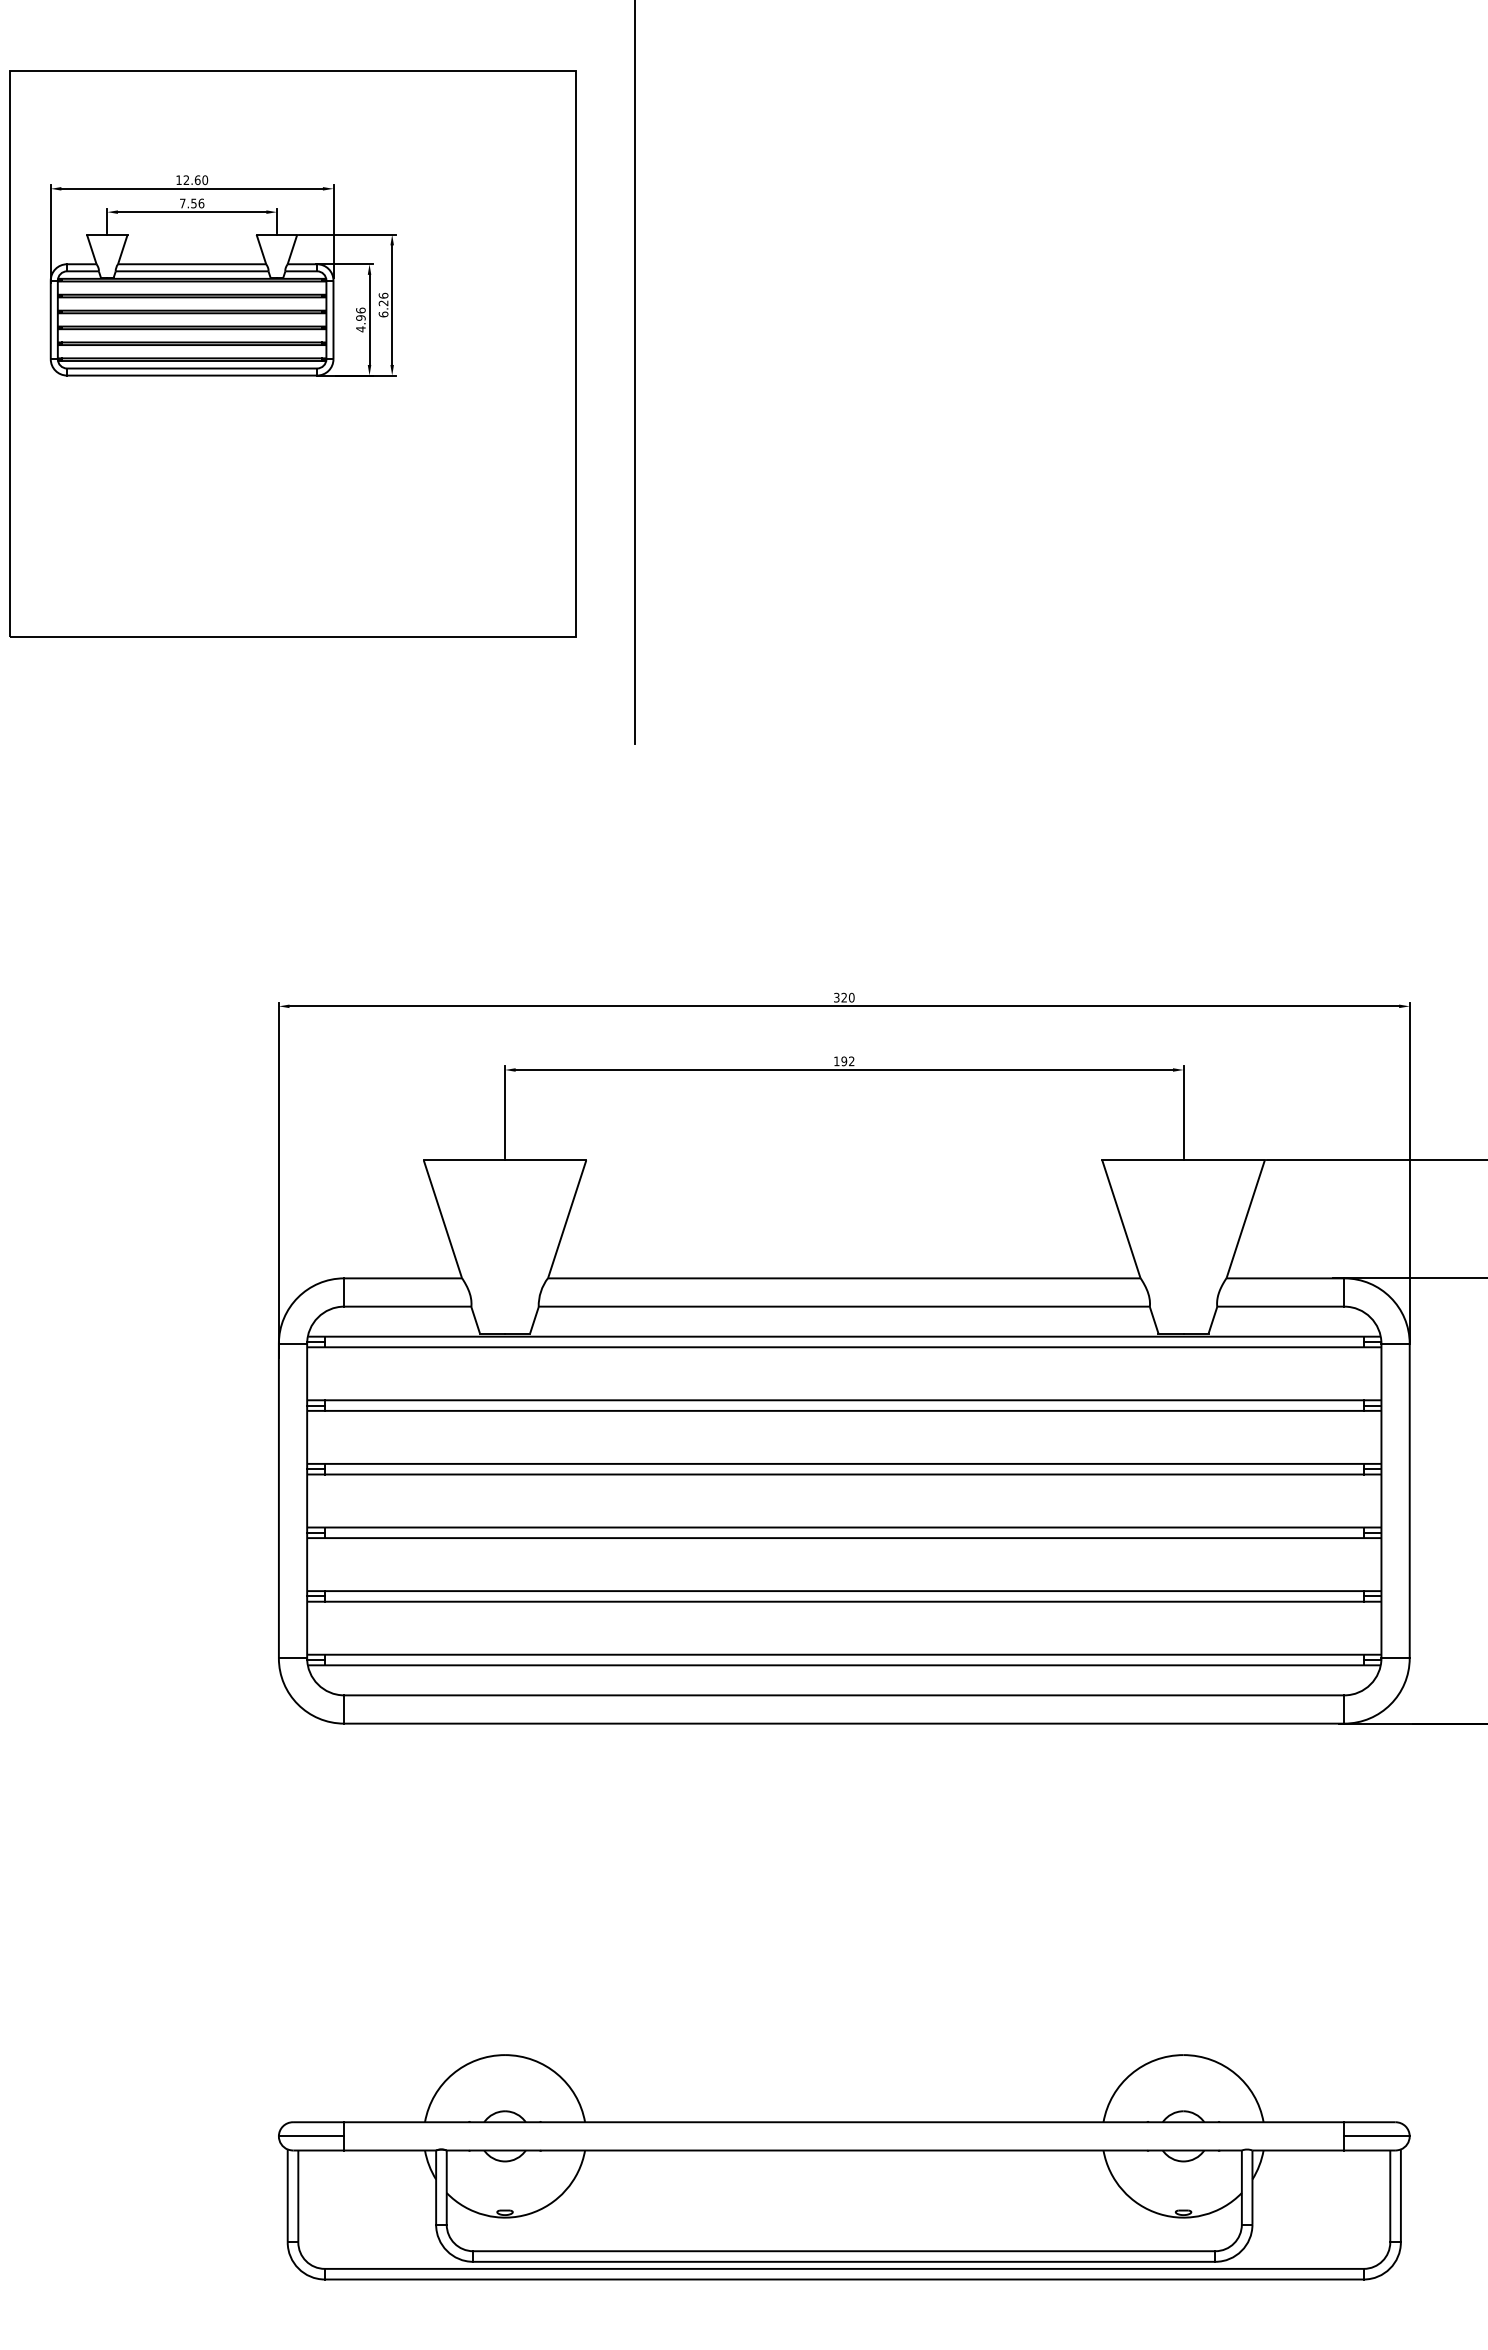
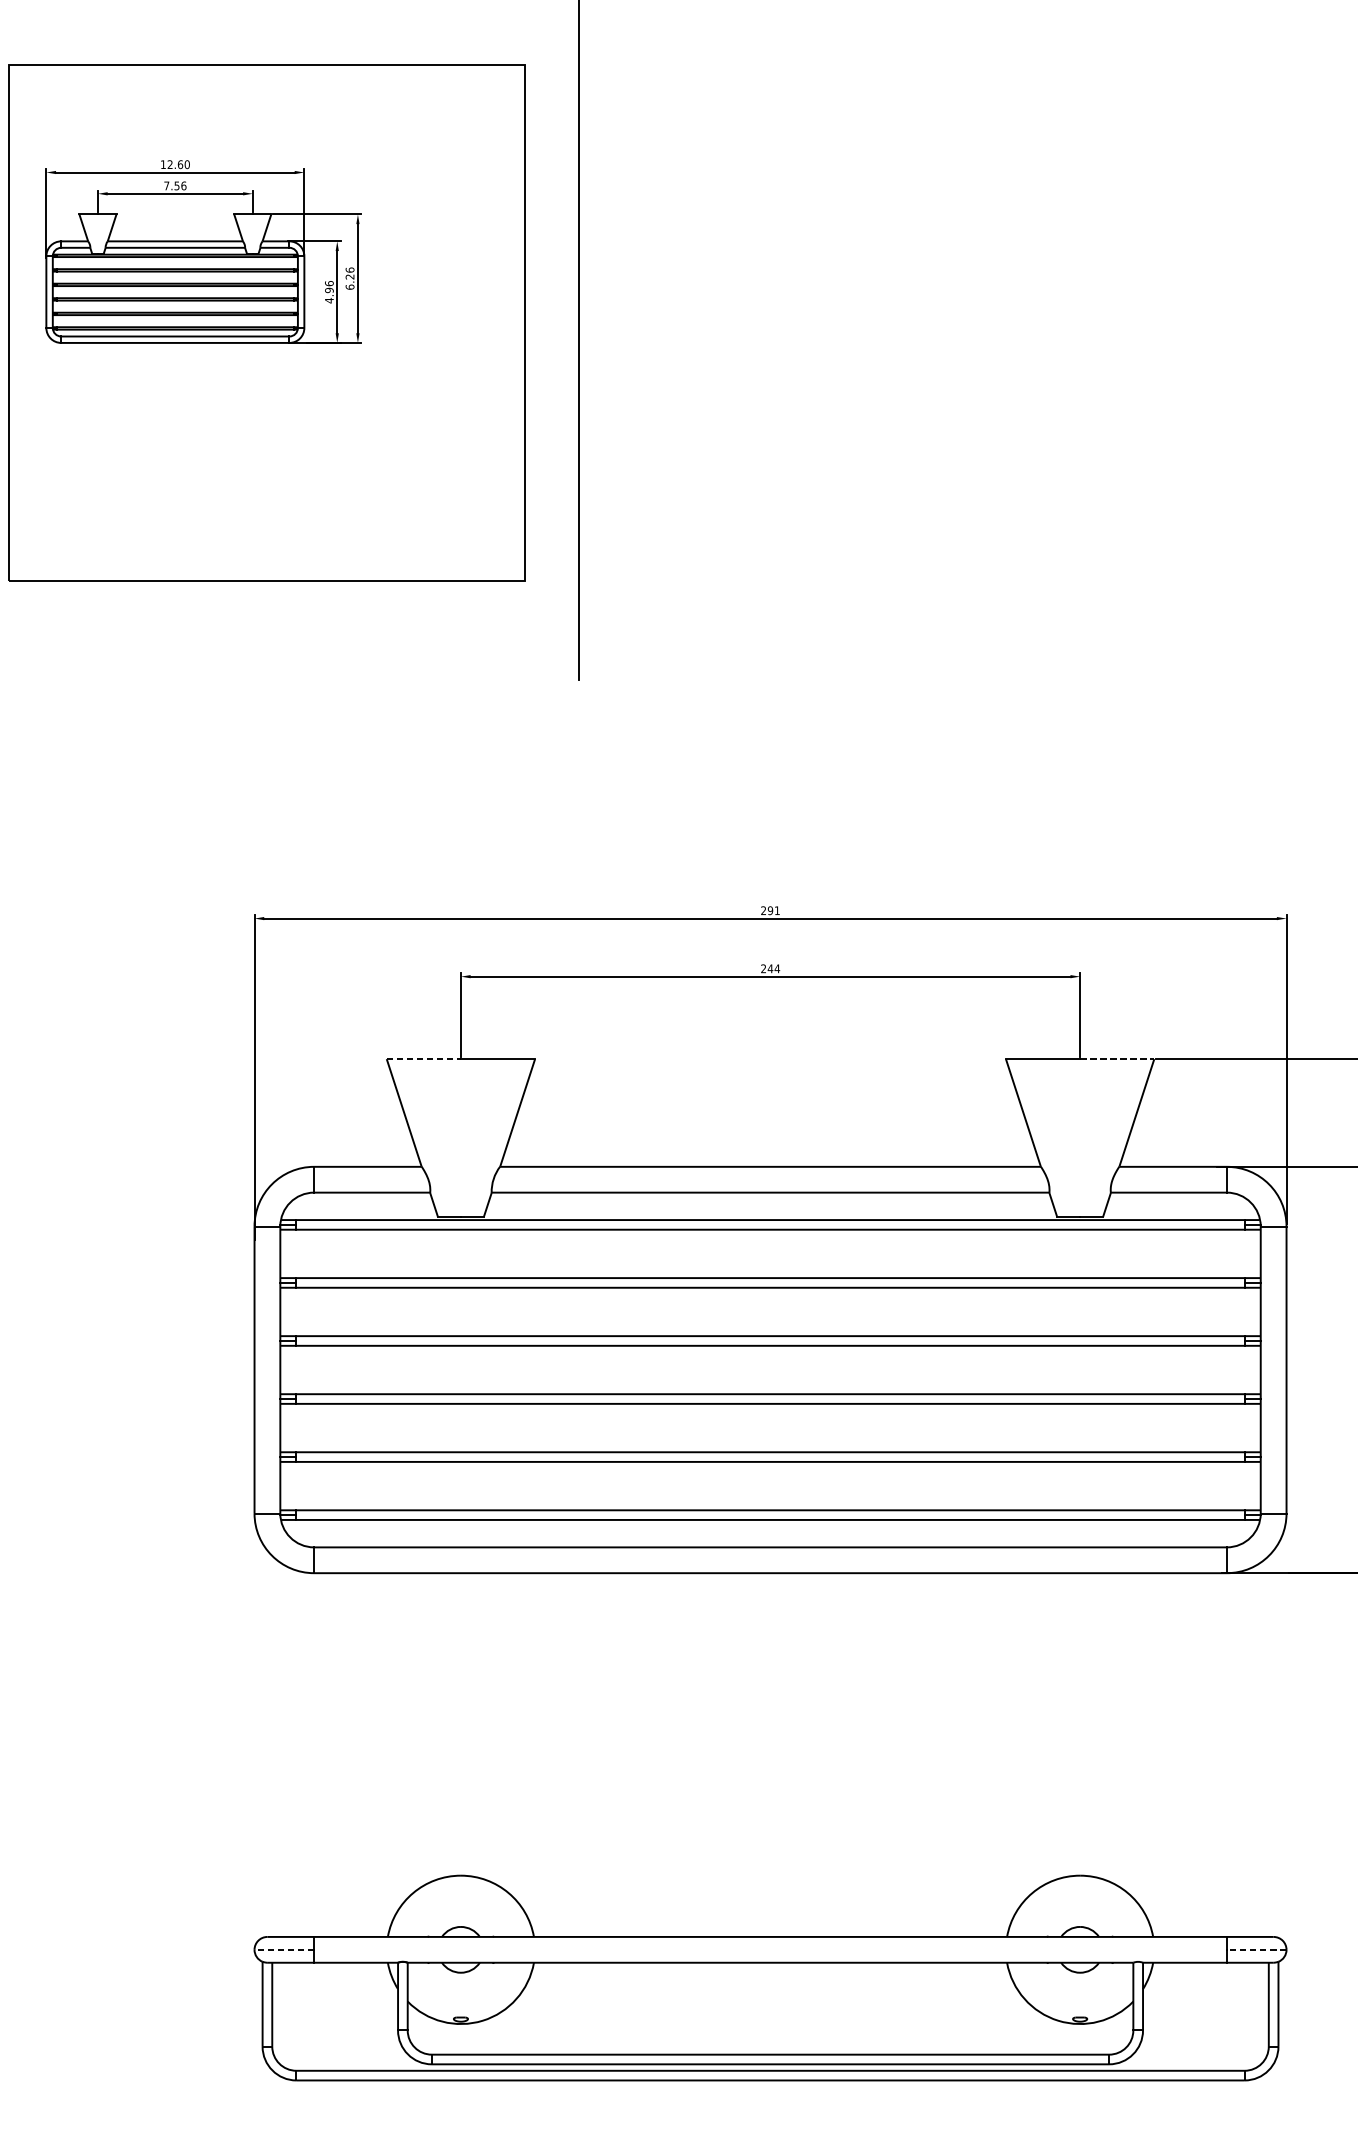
text: (844, 997) -> (770, 910), 320 -> 291
text: (844, 1061) -> (770, 968), 192 -> 244
line: (464, 1160) -> (423, 1059), solid -> dashed
line: (1224, 1160) -> (1117, 1059), solid -> dashed
line: (311, 2136) -> (284, 1949), solid -> dashed
line: (1377, 2136) -> (1257, 1949), solid -> dashed

